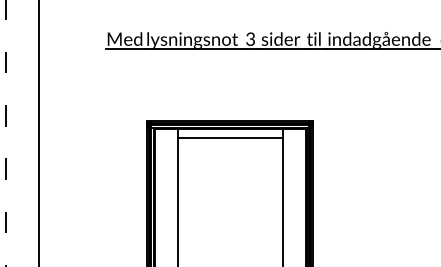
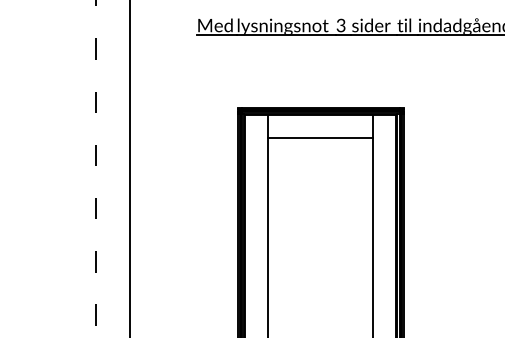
line: (230, 138) -> (320, 137), moved

